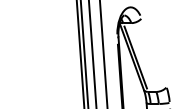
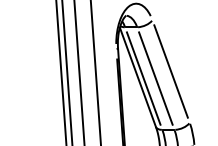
line: (153, 52) -> (170, 71), added
line: (143, 57) -> (155, 78), added

